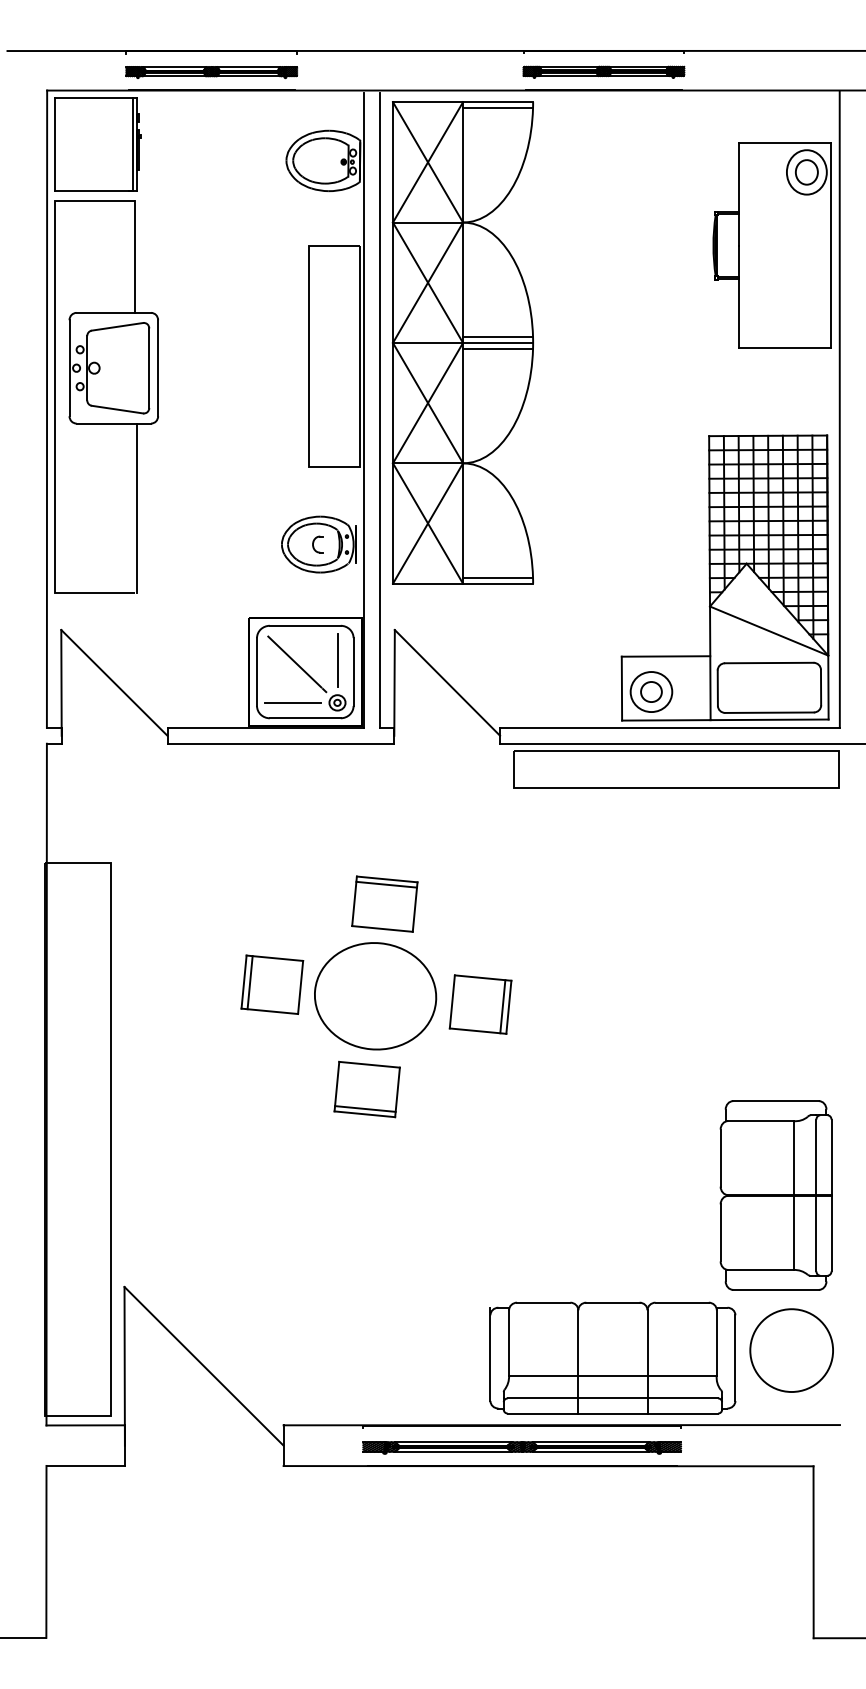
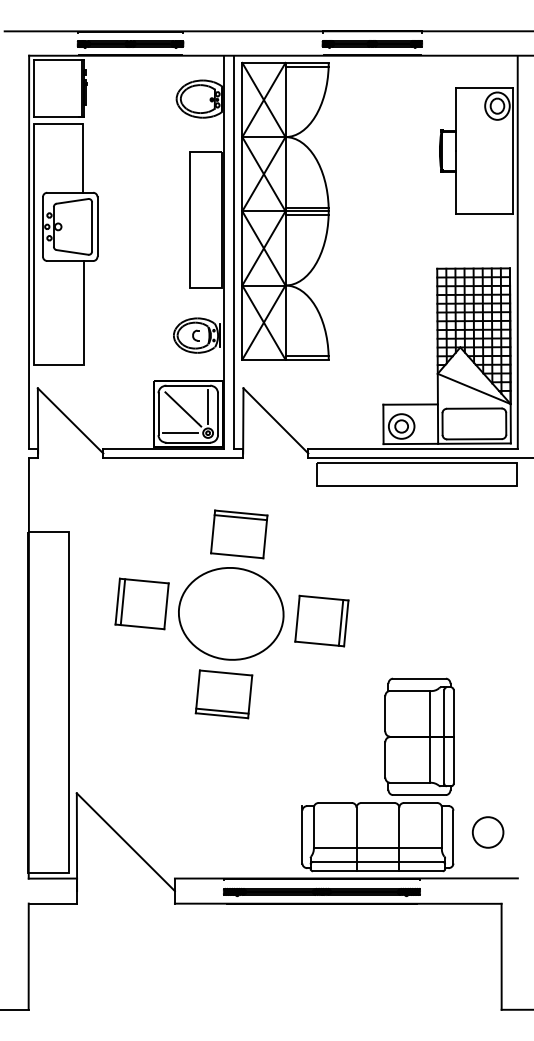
part: (377, 996) -> (232, 614), size x1.4
part: (776, 1194) -> (419, 736), moved
circle: (790, 1350) -> (487, 832), size x0.6

